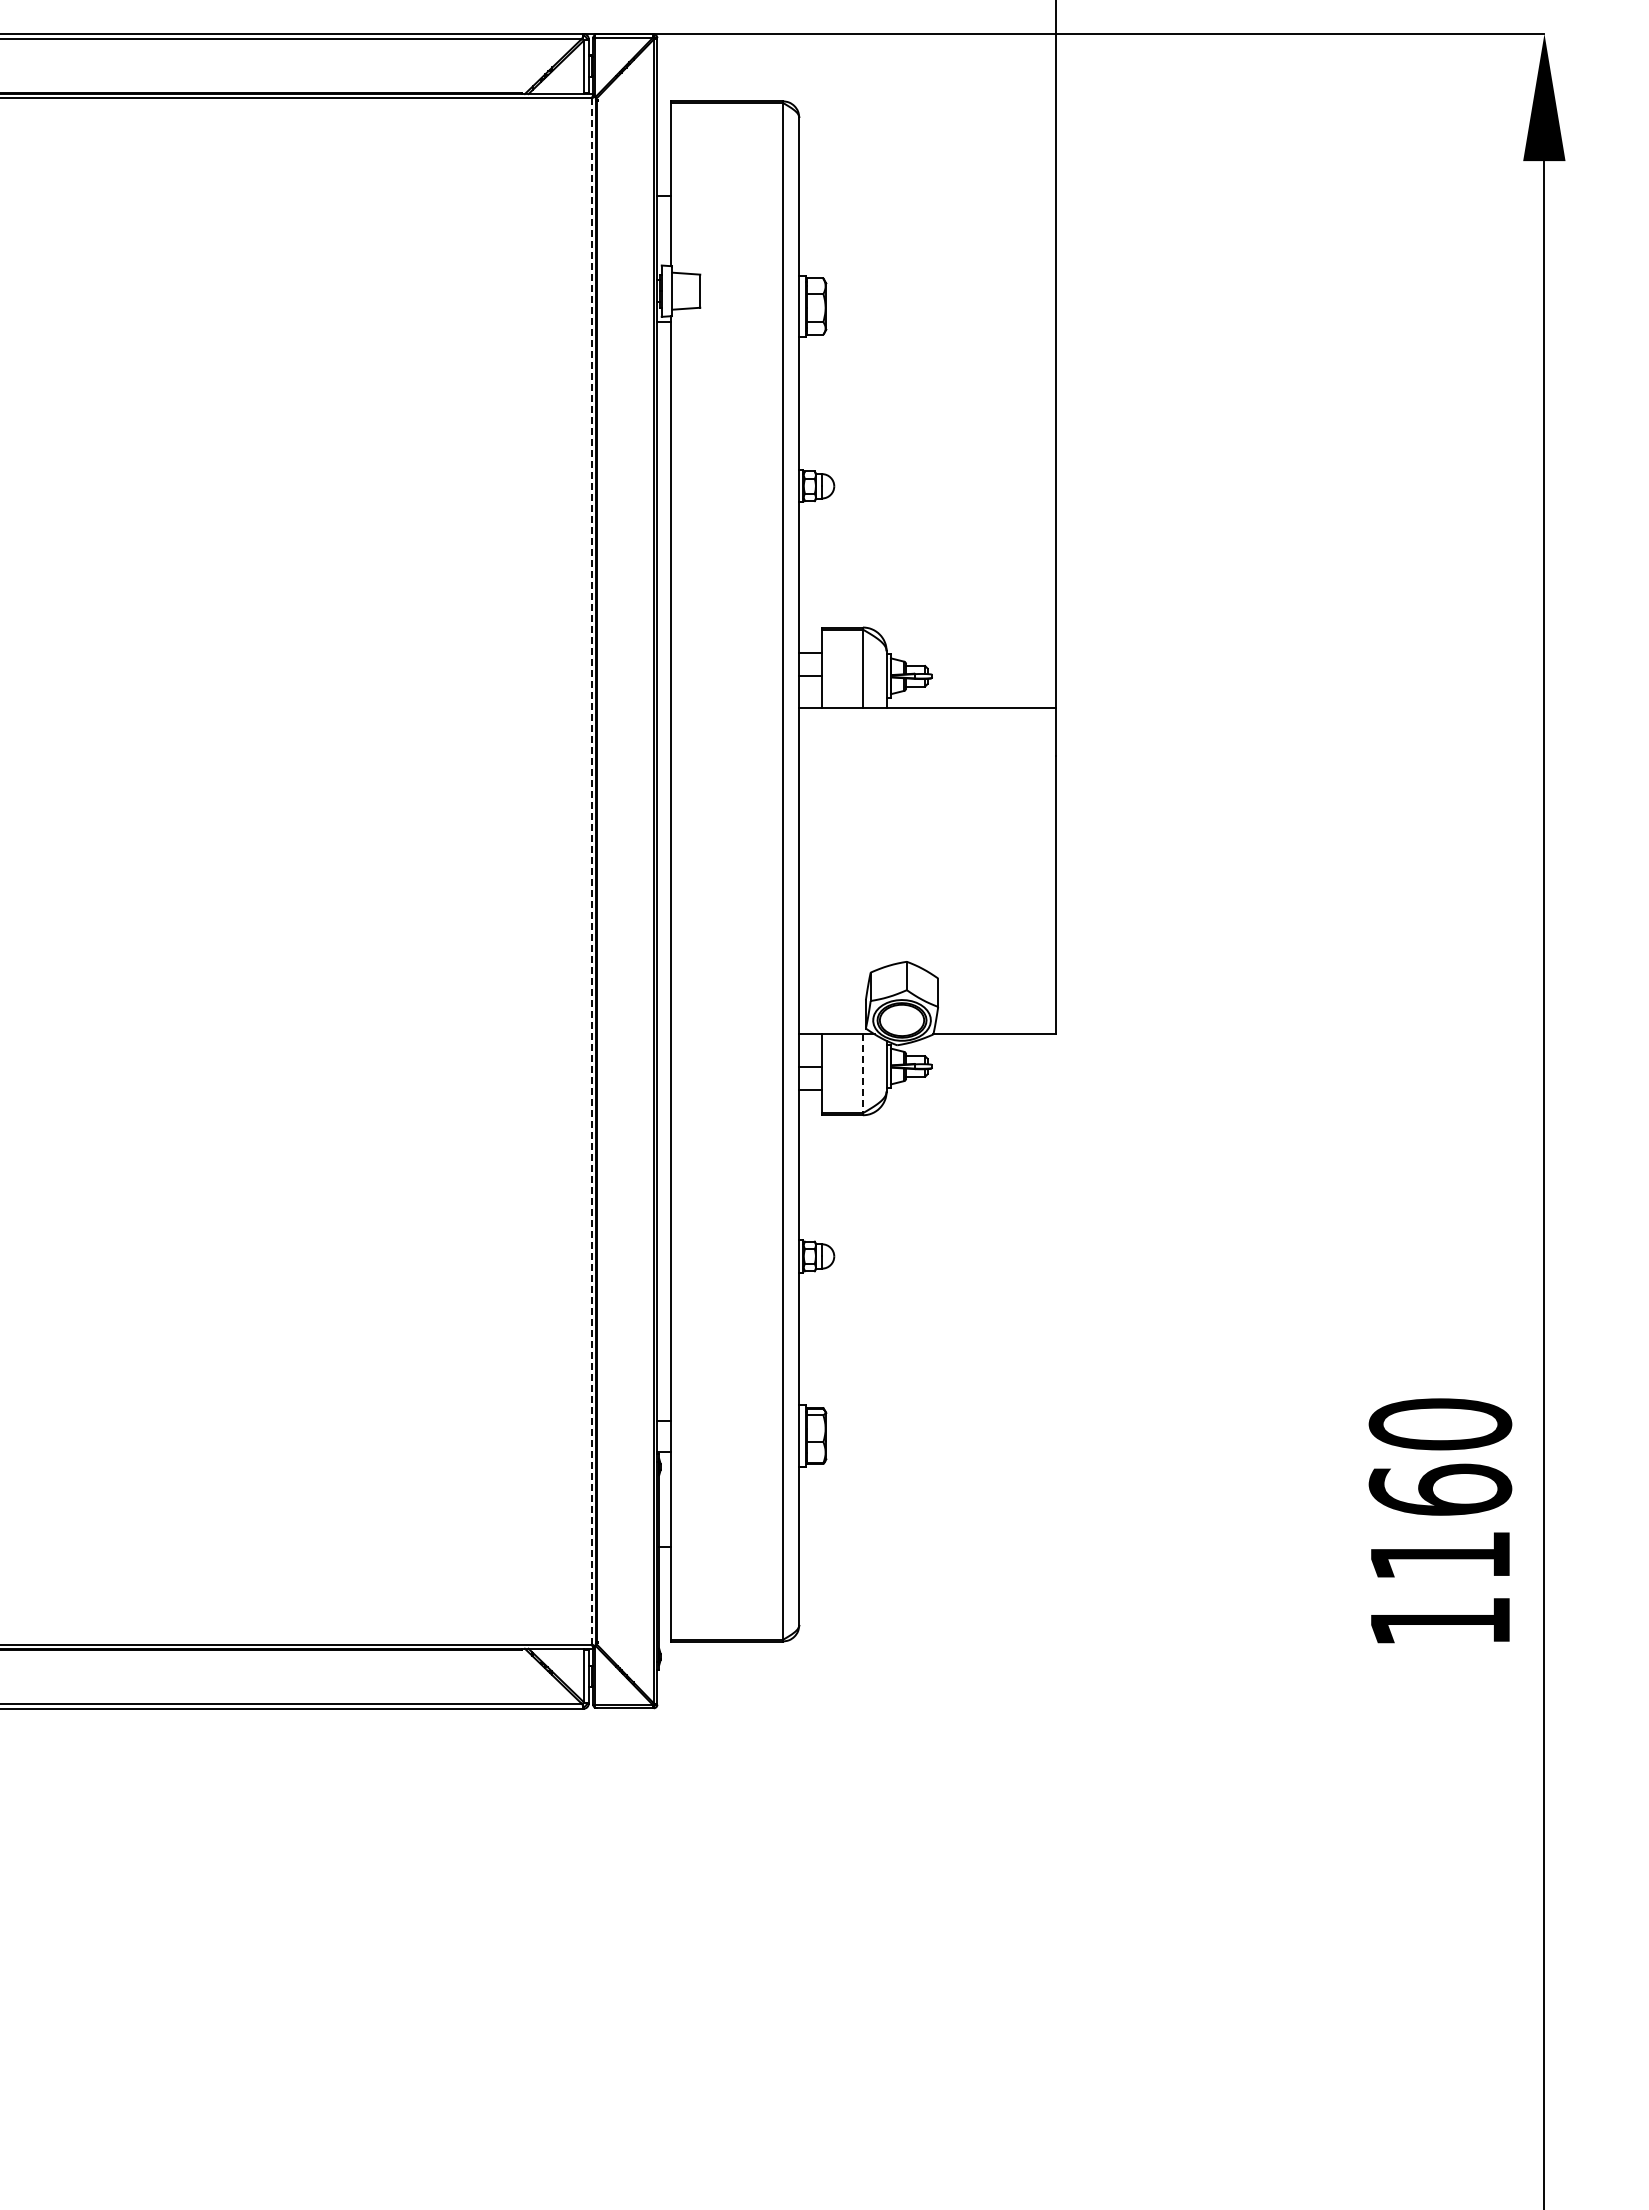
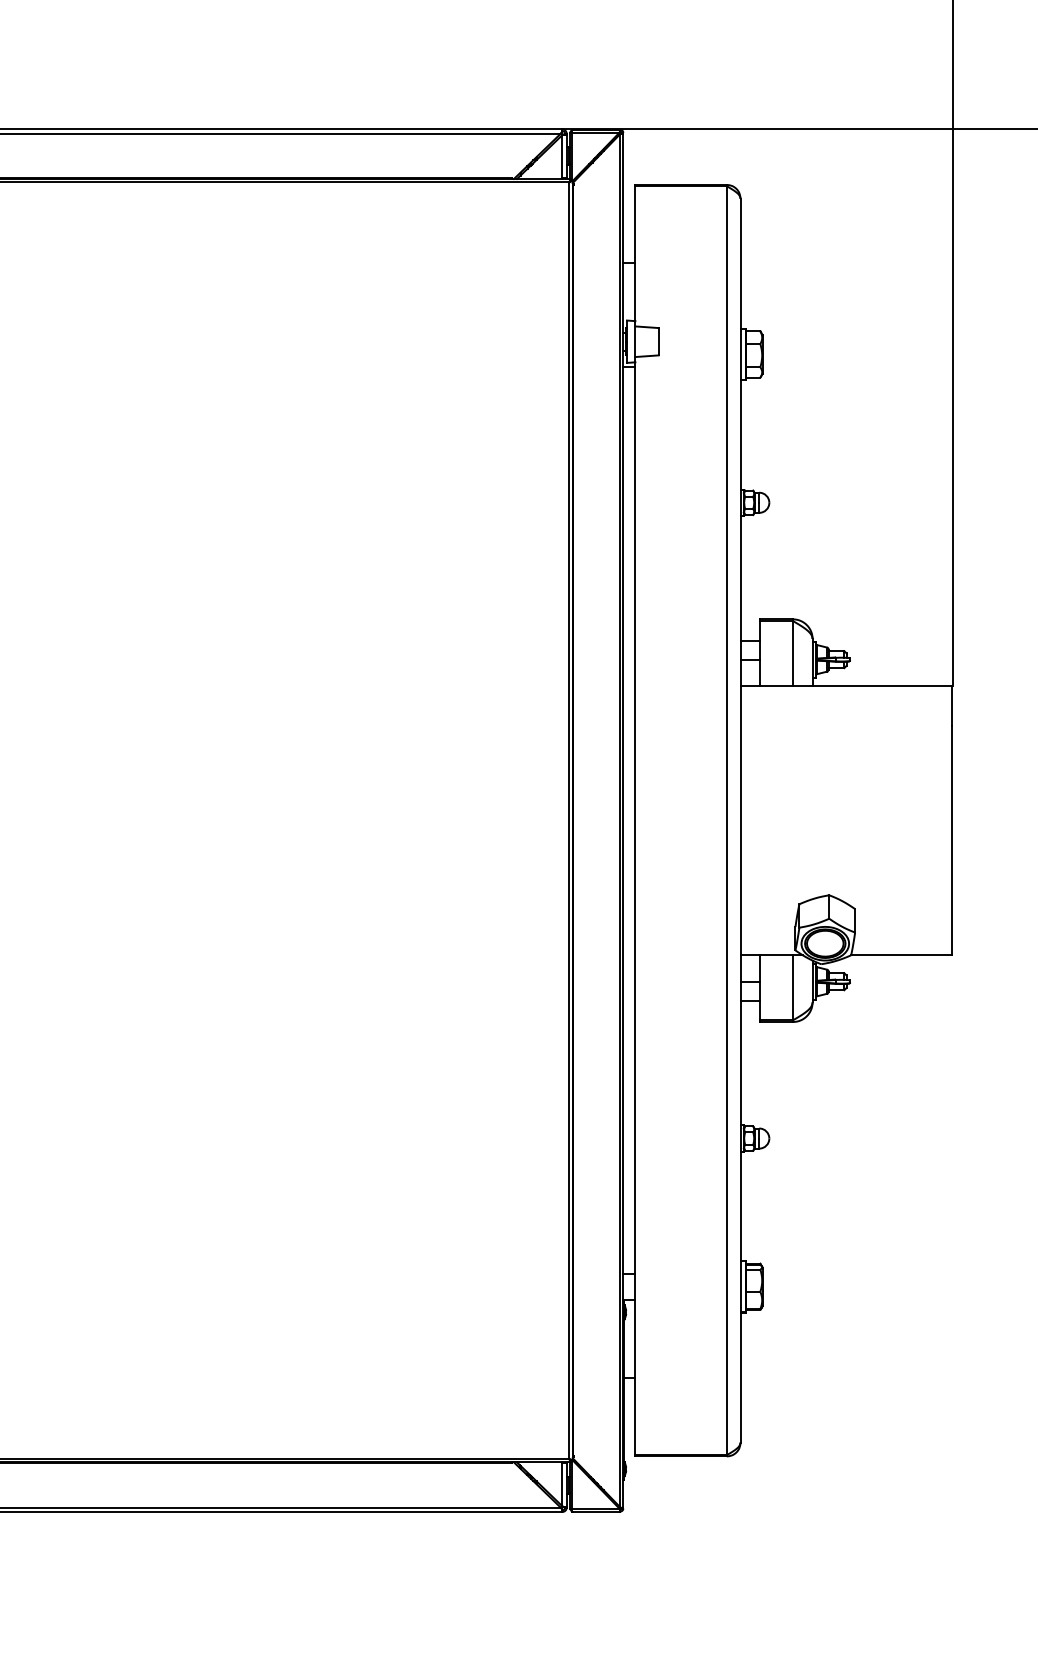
line: (591, 871) -> (568, 820), dashed -> solid
line: (862, 1074) -> (792, 988), dashed -> solid

